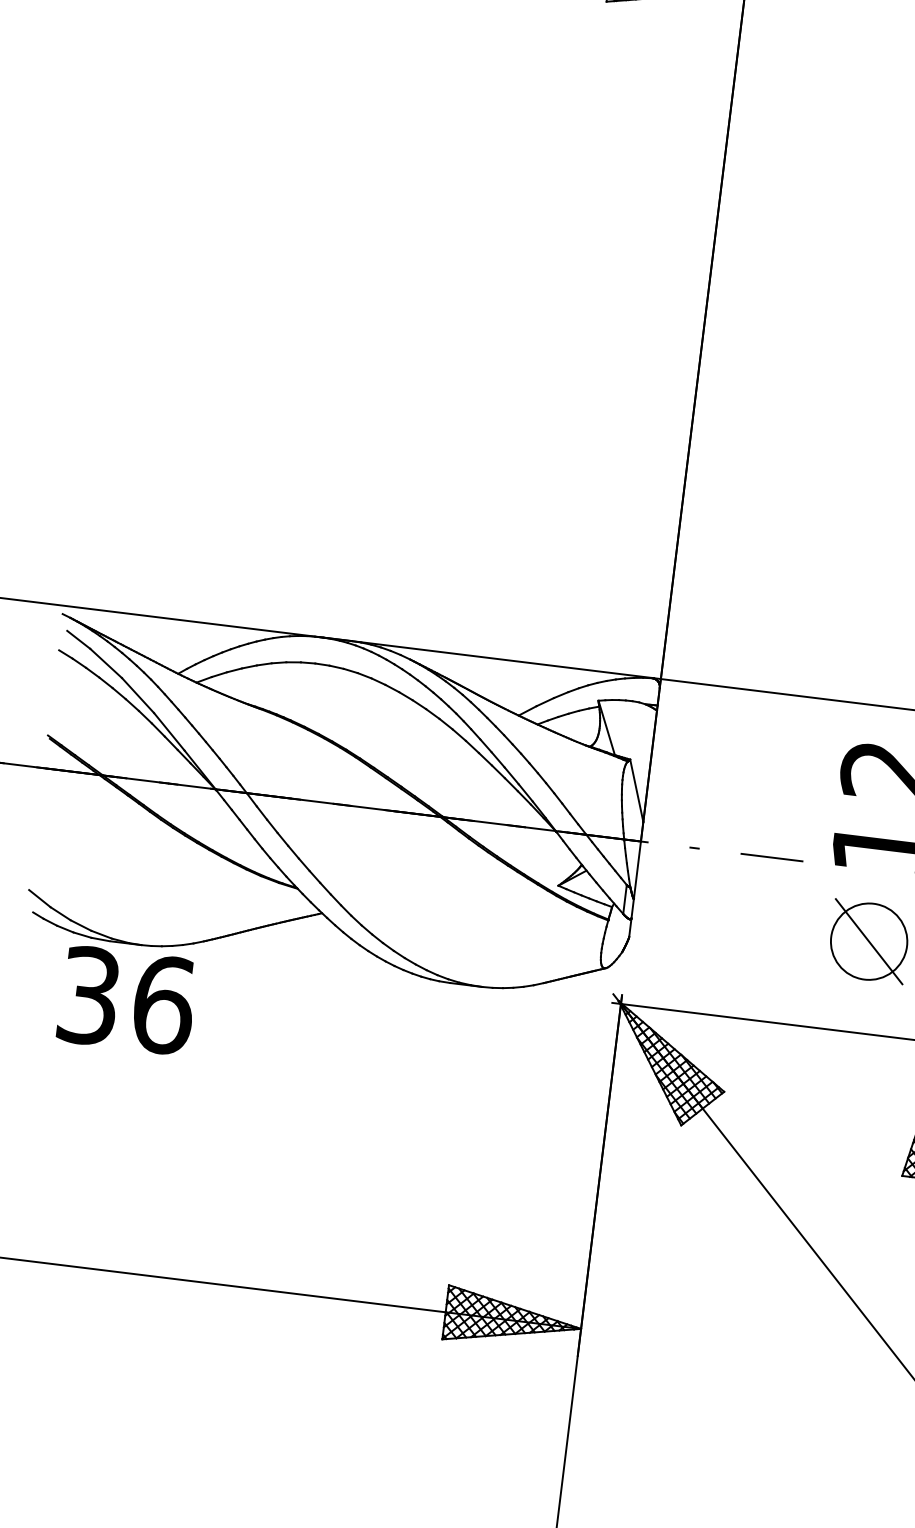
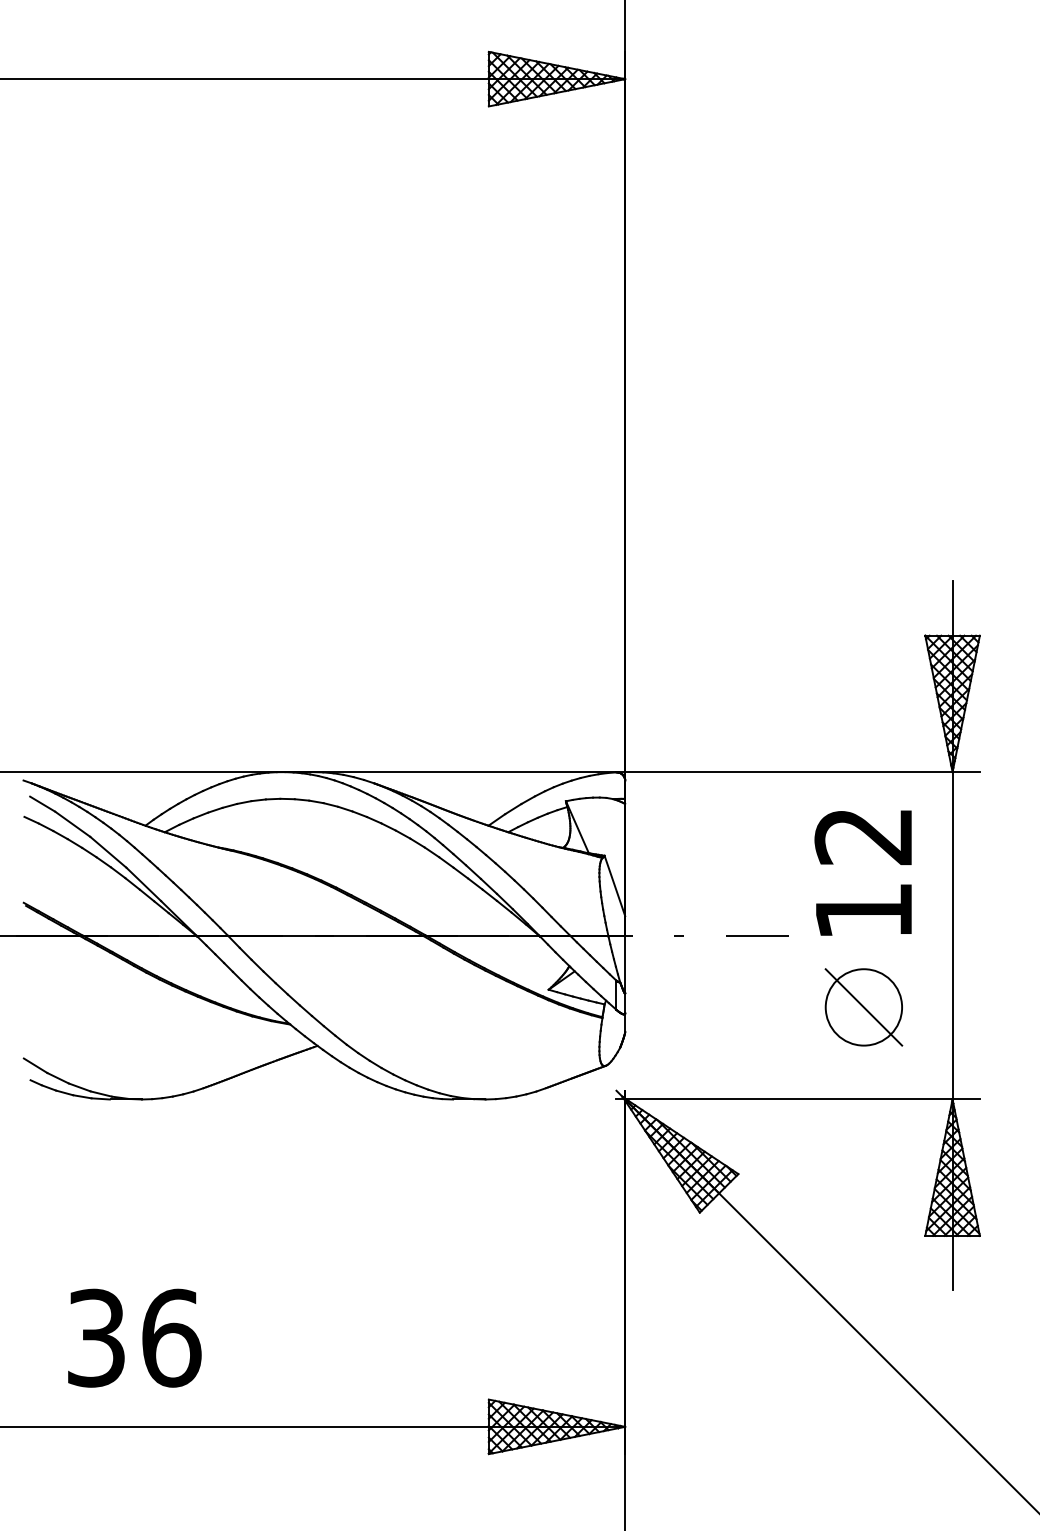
text: (127, 999) -> (134, 1337), moved

